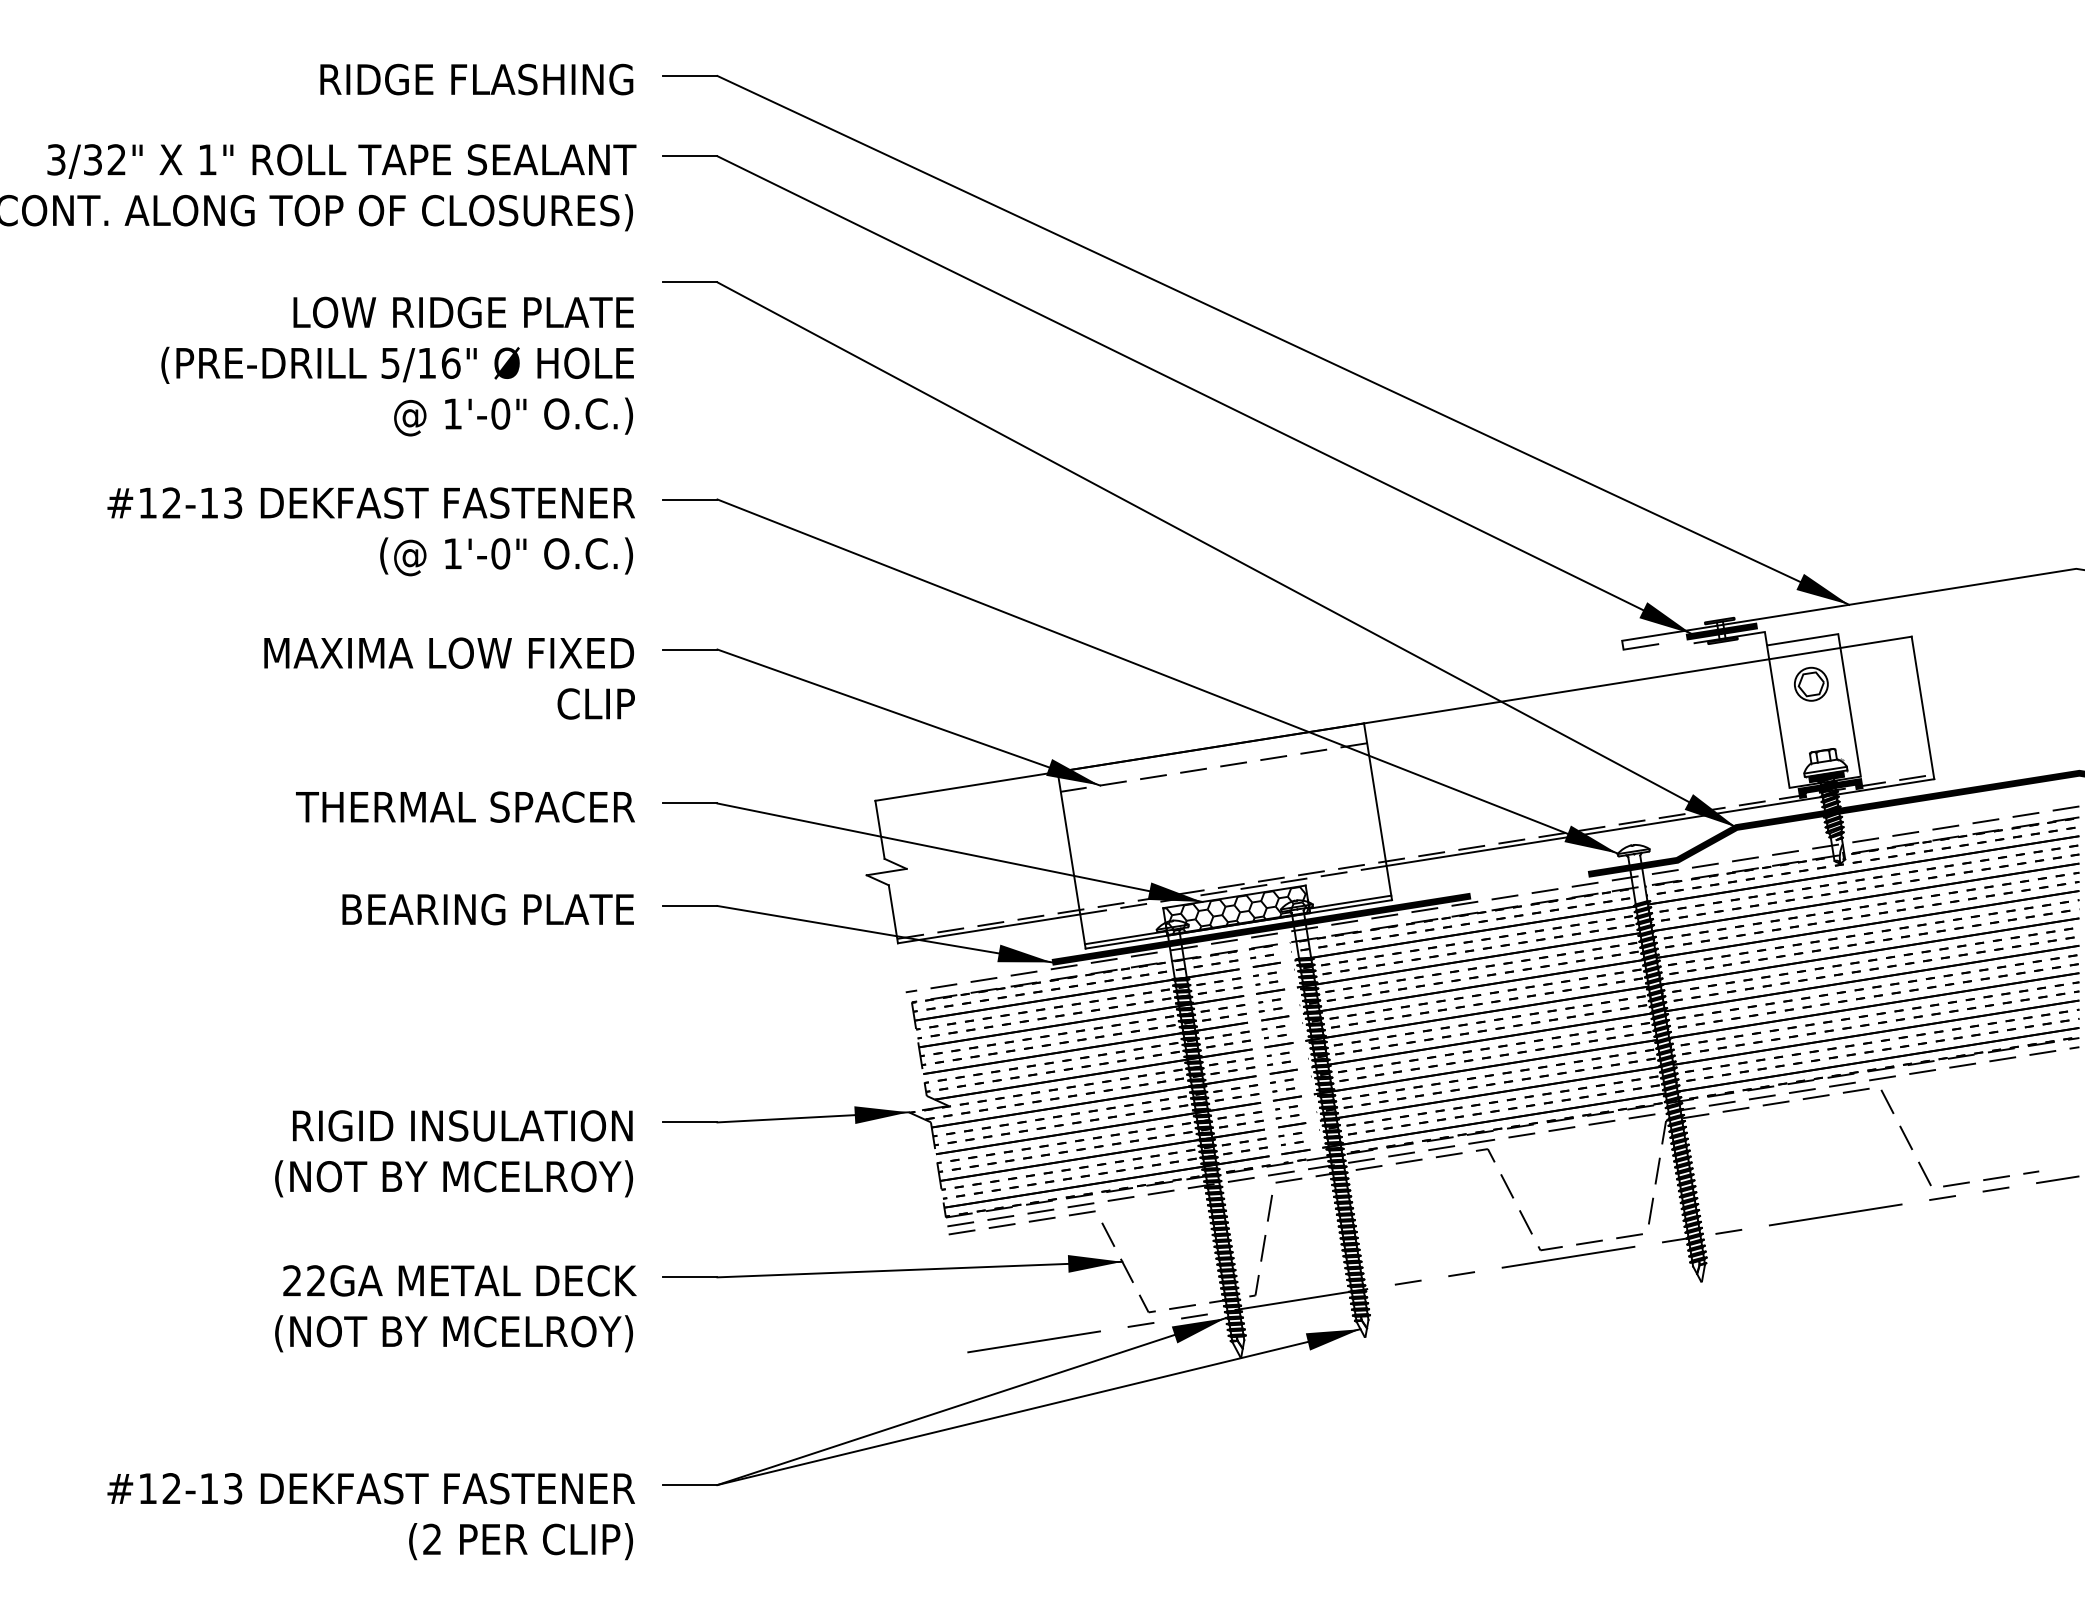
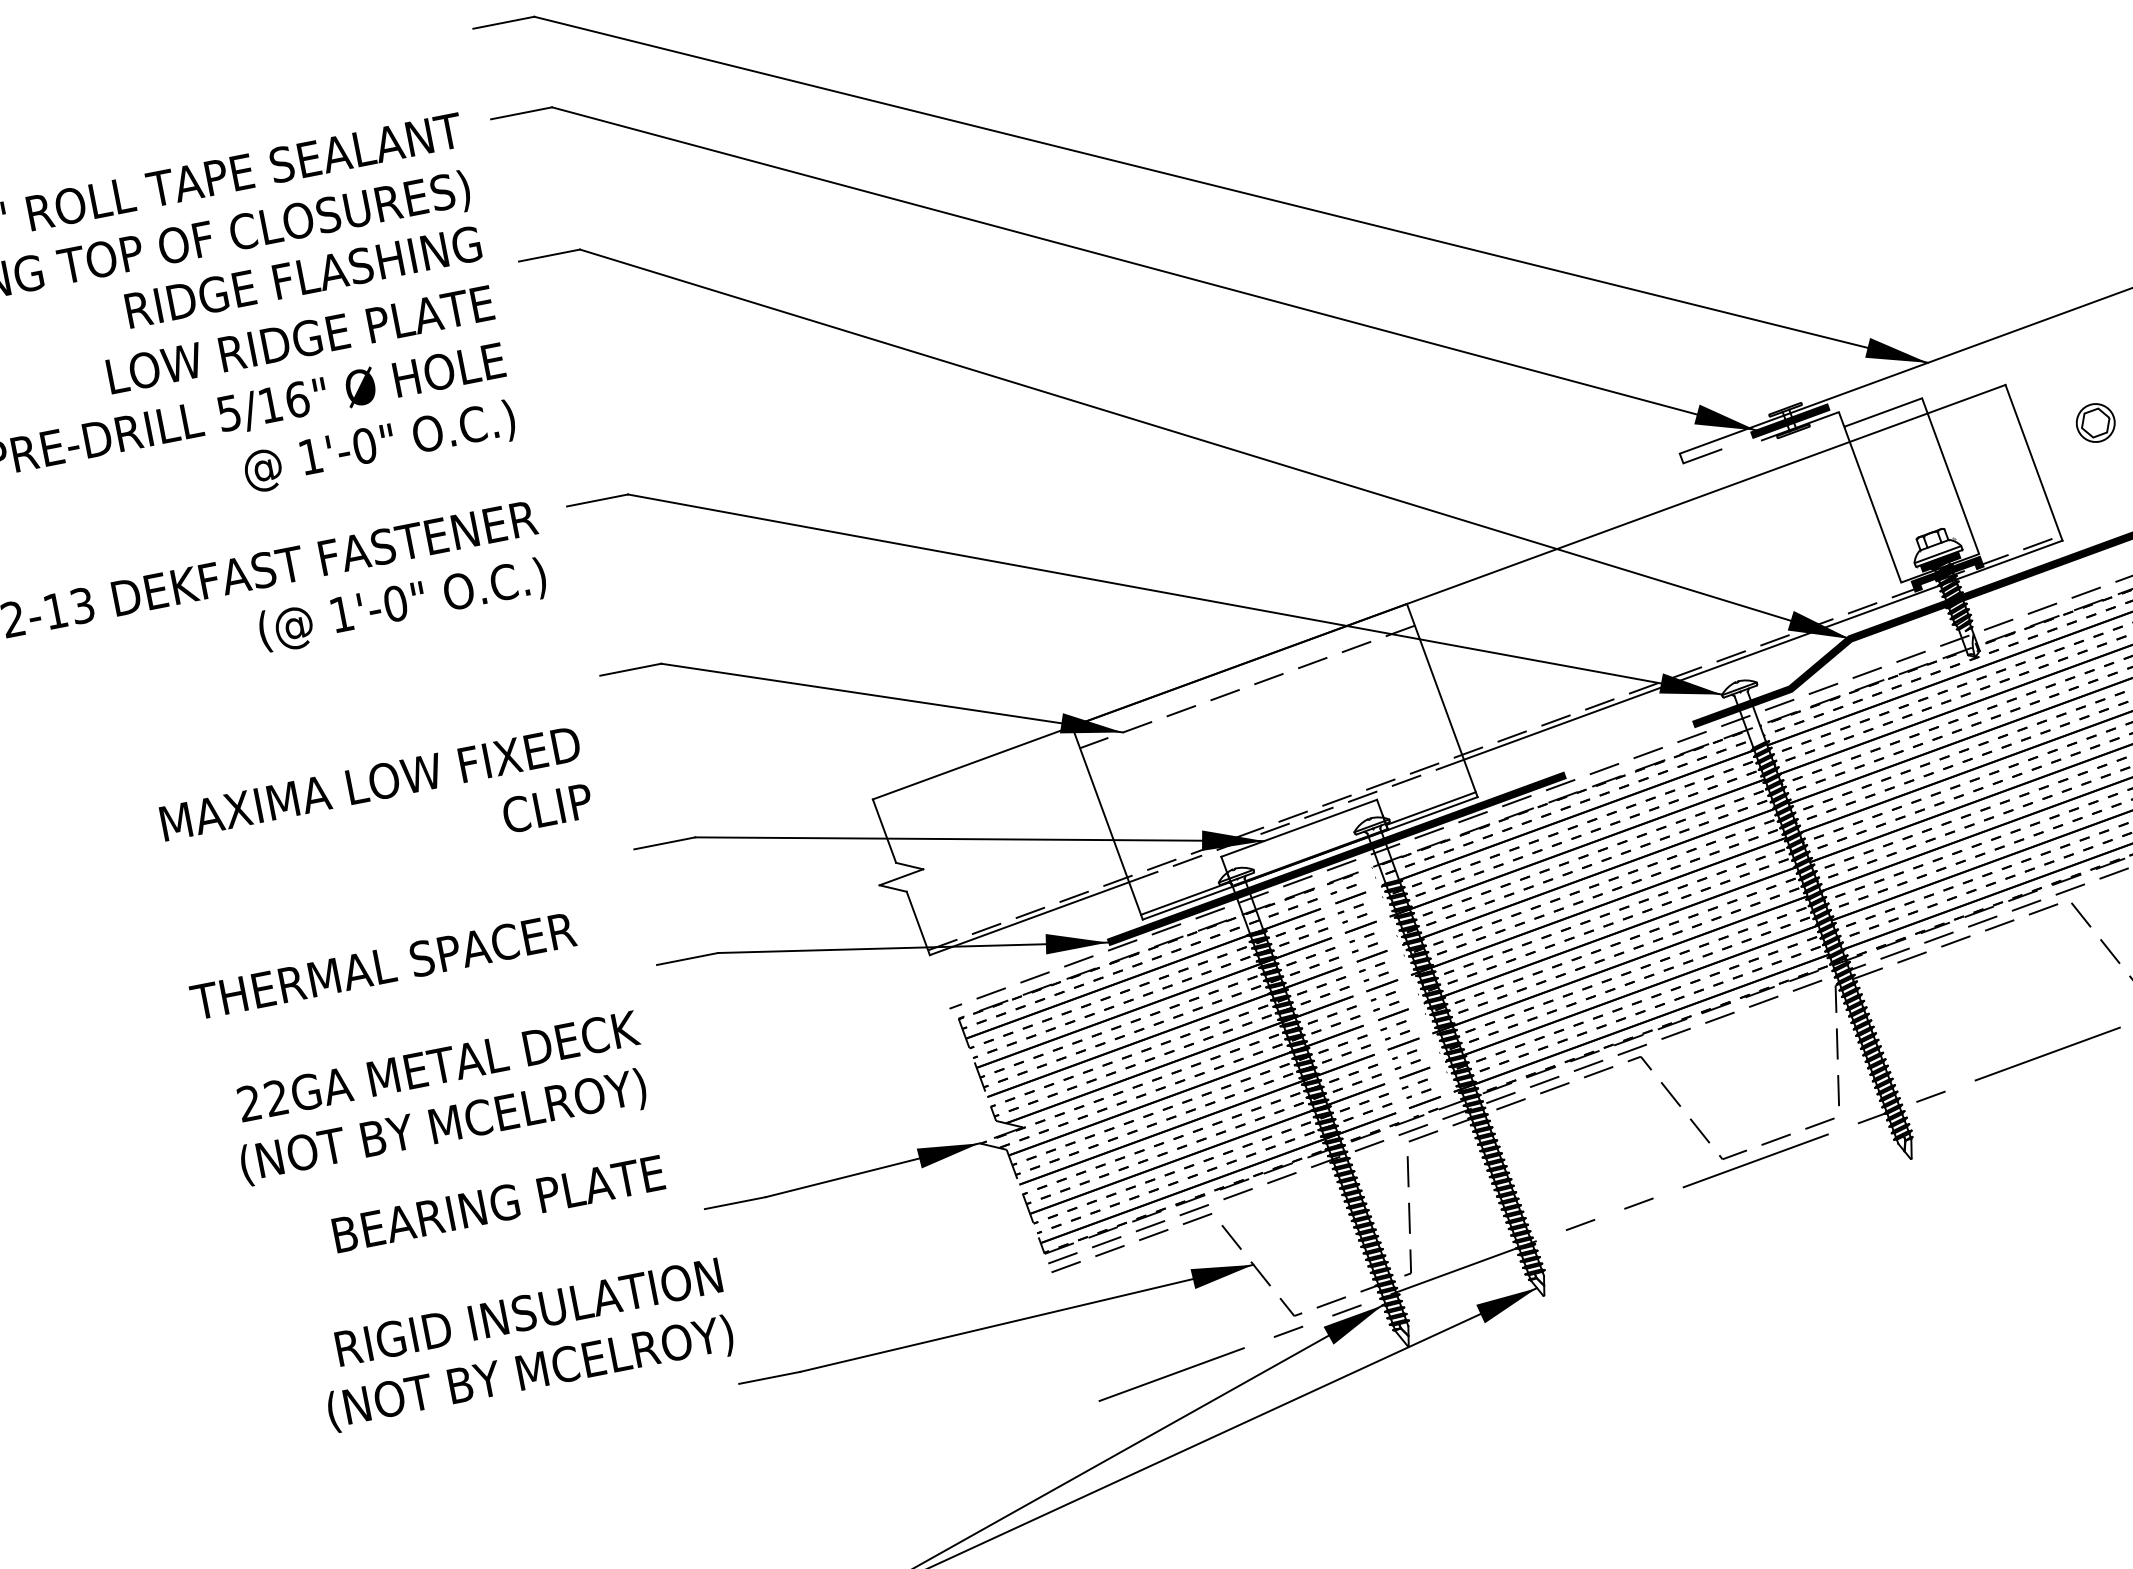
text: (476, 79) -> (303, 277), moved
text: (449, 678) -> (376, 812), moved
part: (1811, 683) -> (2095, 422), moved
text: (465, 806) -> (383, 965), moved
text: (487, 909) -> (497, 1204), moved
hatch: (1236, 910) -> (1304, 843), removed
text: (453, 1153) -> (524, 1345), moved
text: (455, 1308) -> (439, 1098), moved

